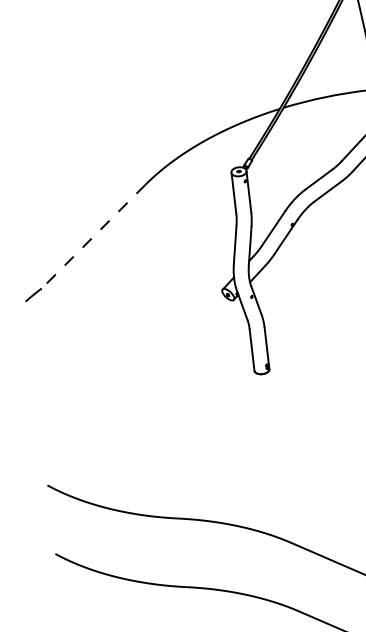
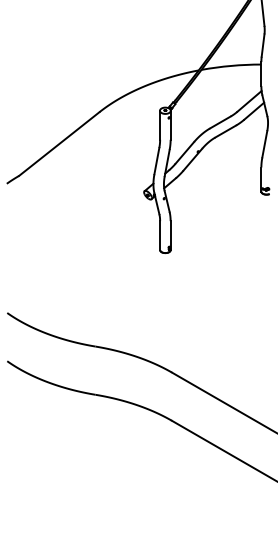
line: (92, 237) -> (58, 144), dashed -> solid

